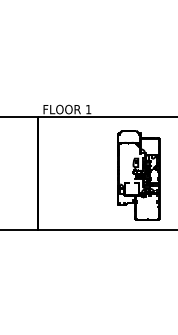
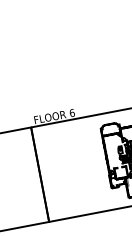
text: (88, 109) -> (72, 113), 1 -> 6

